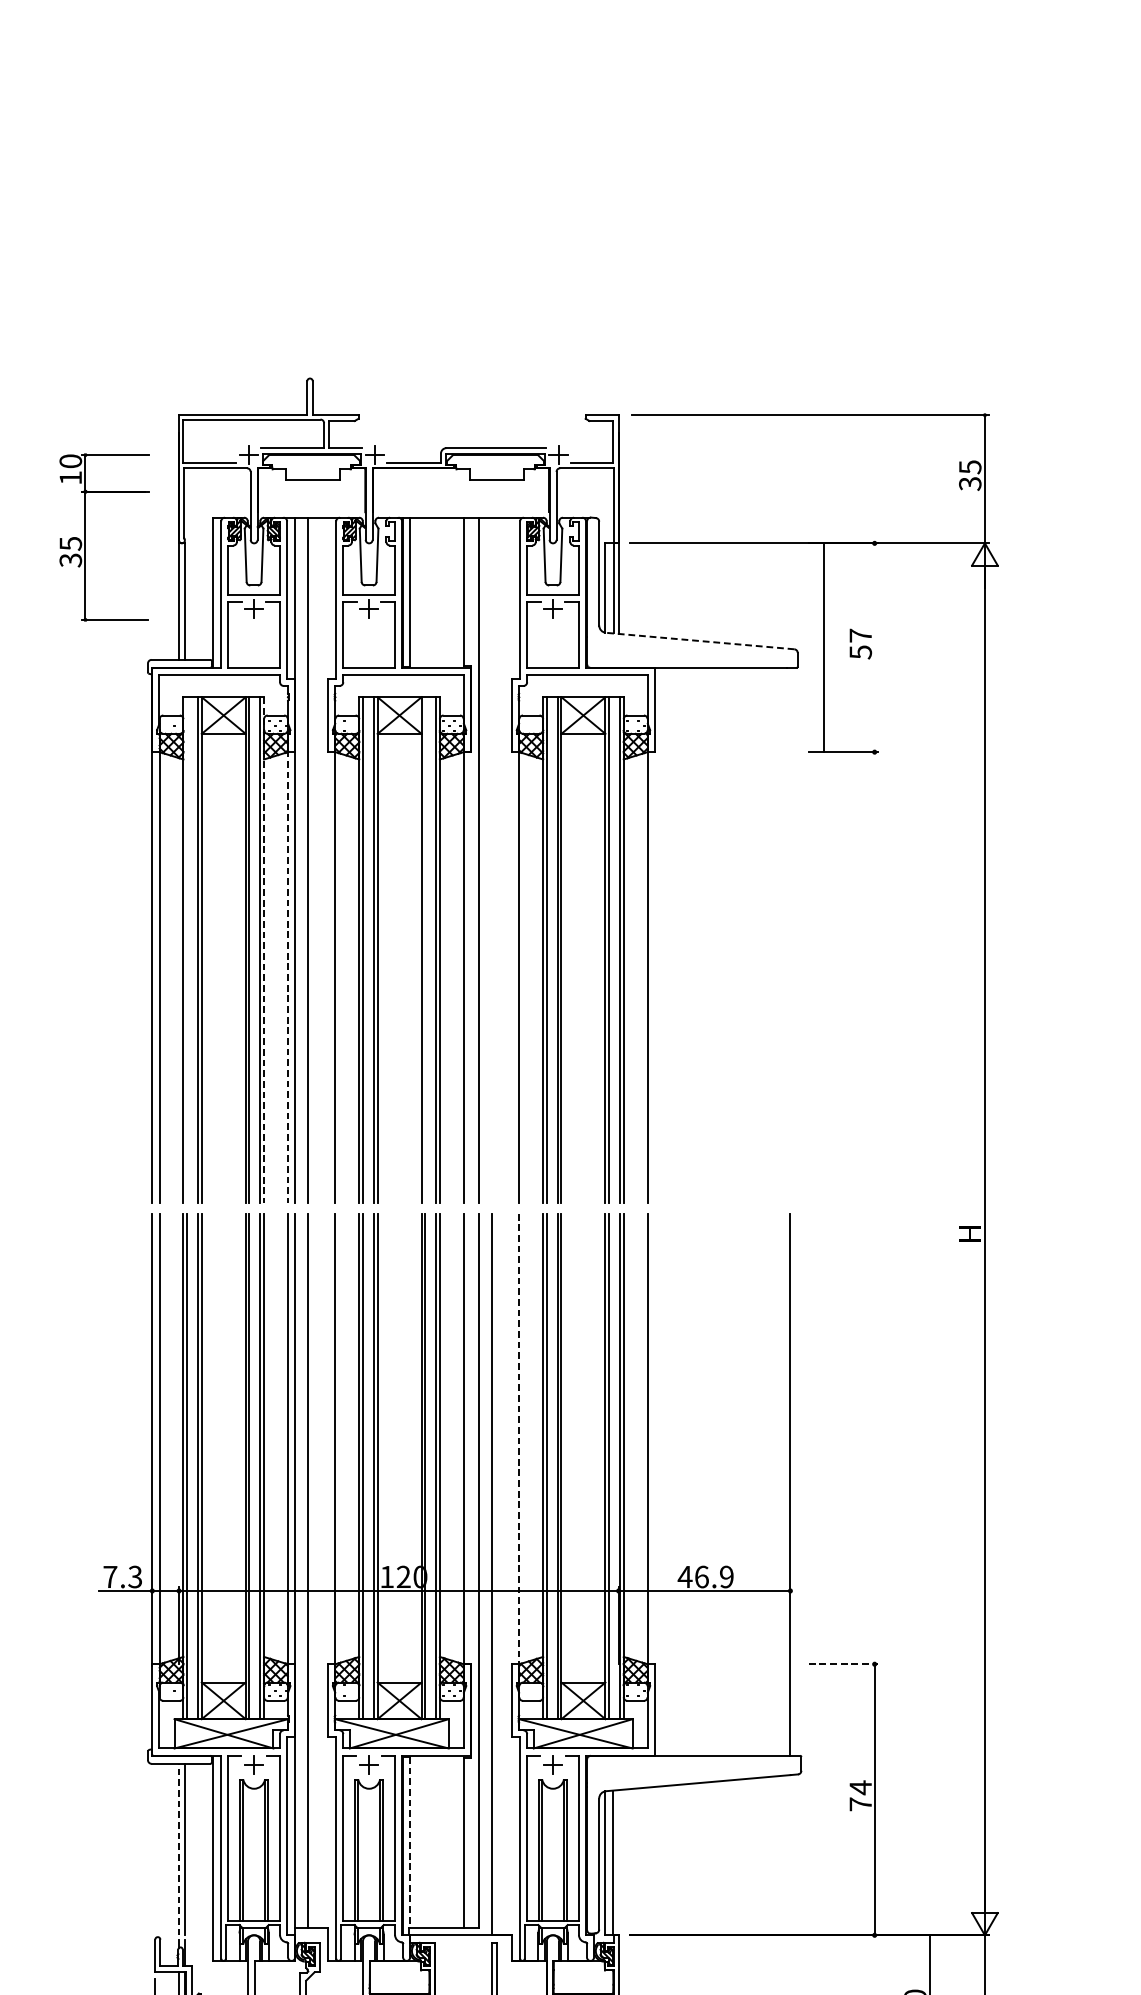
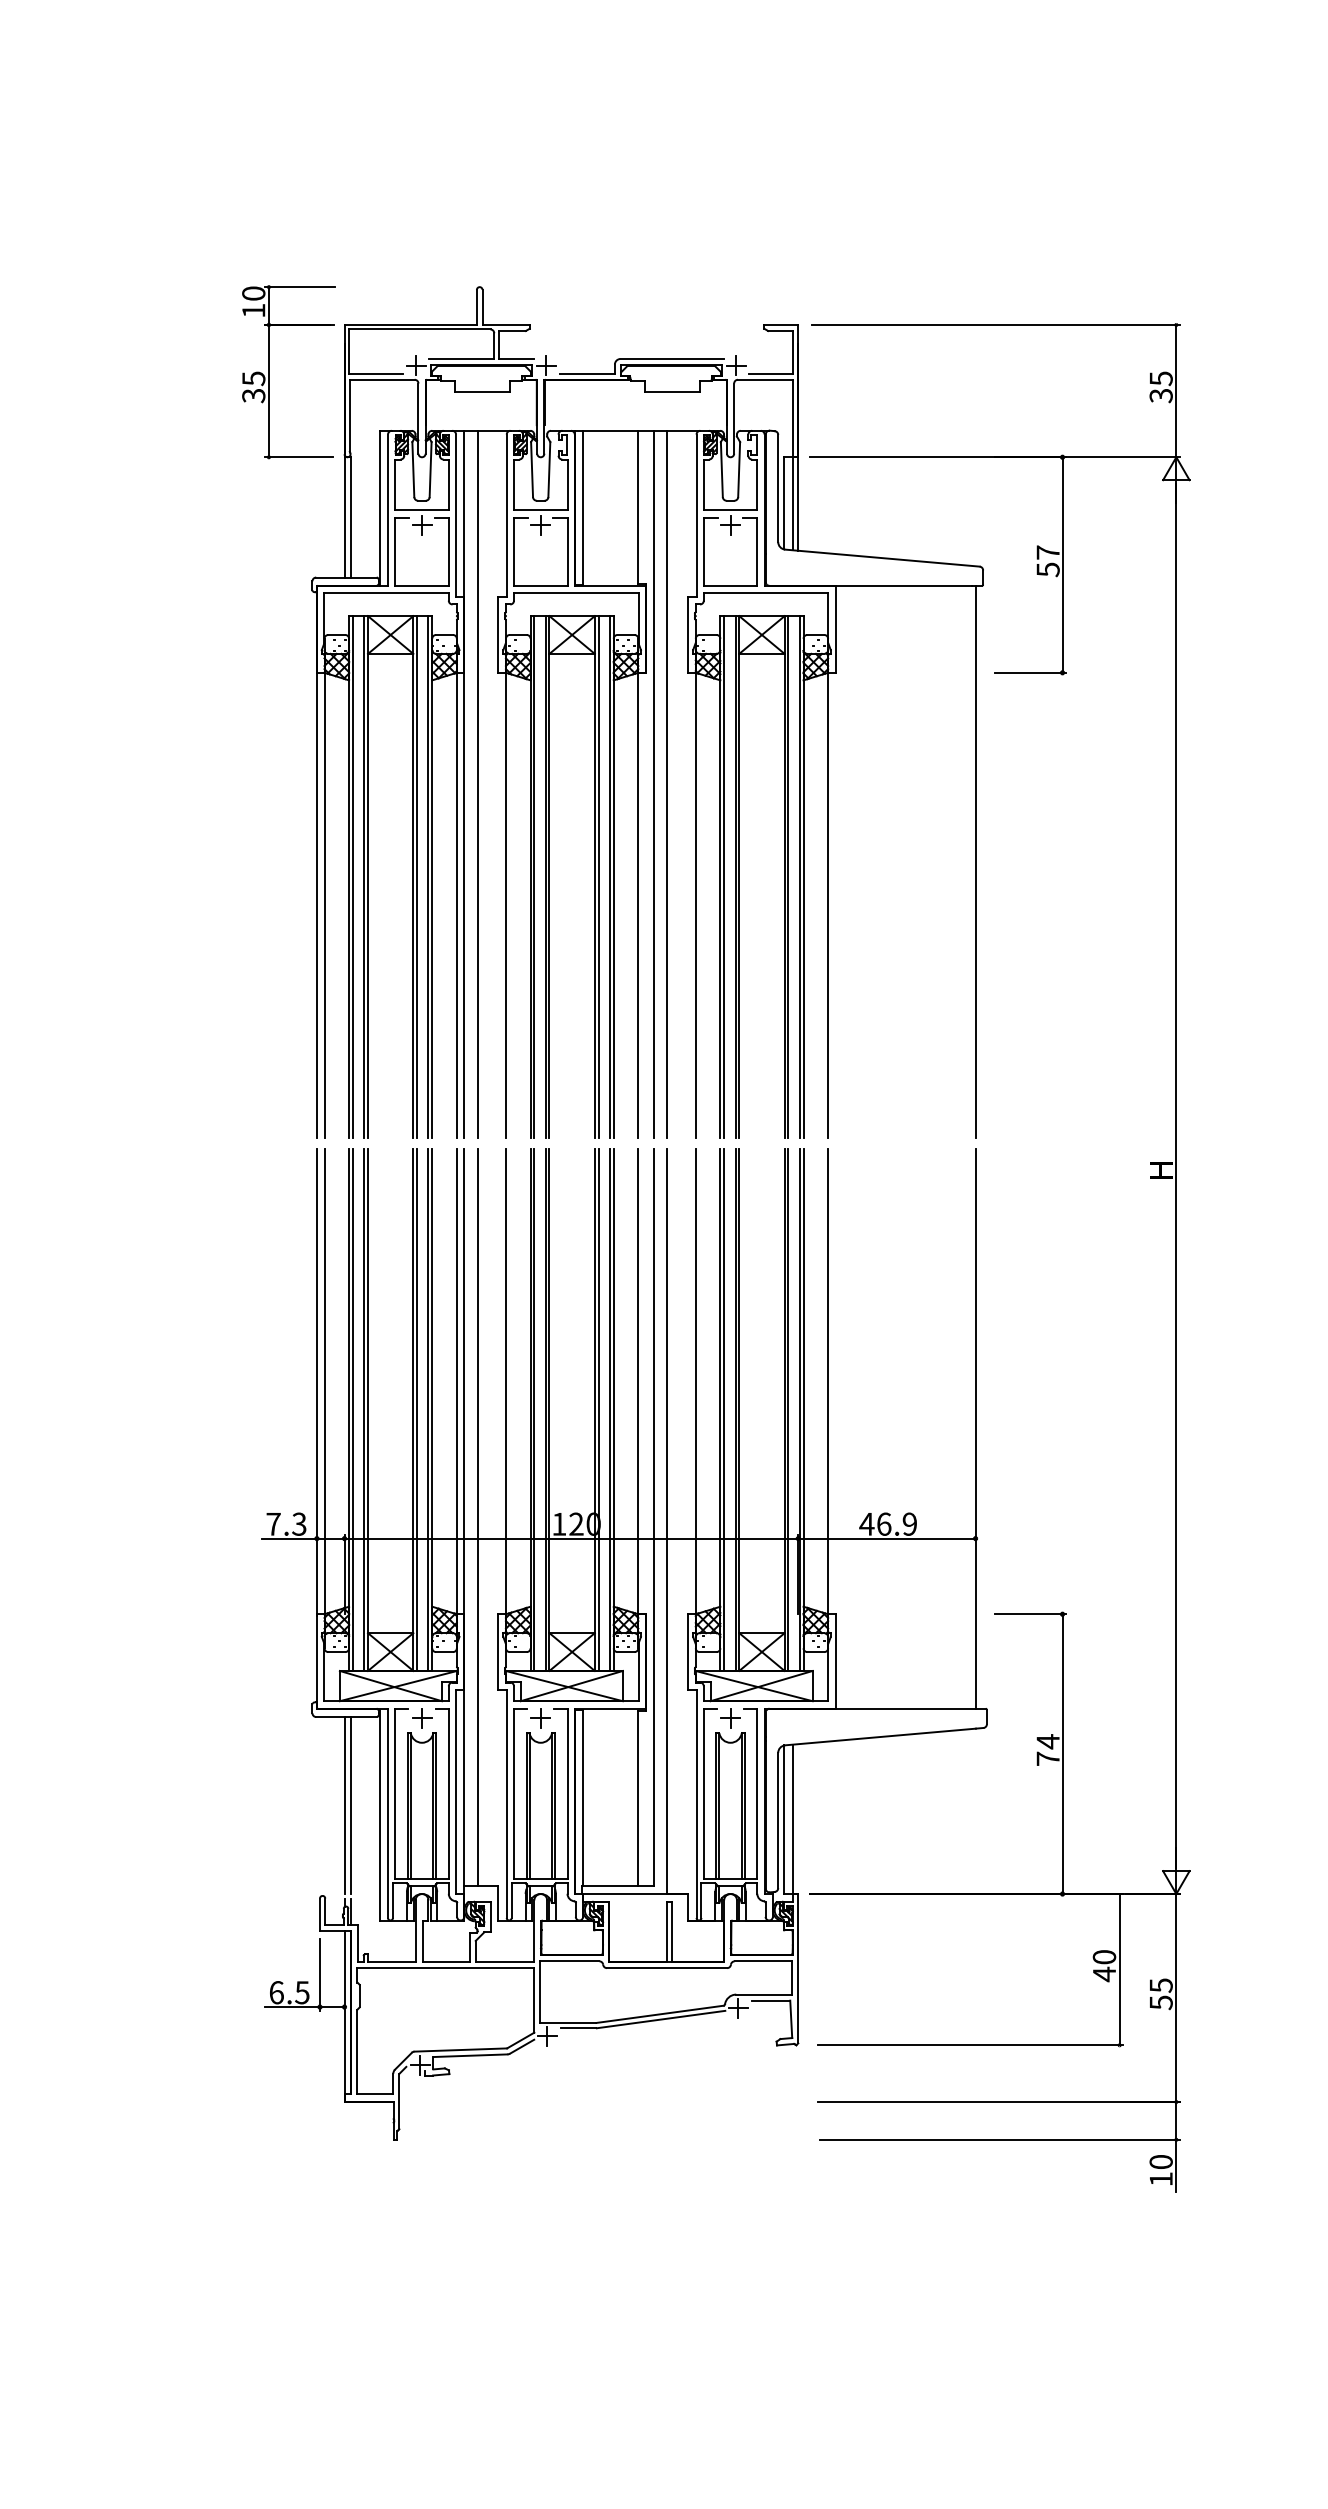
part: (86, 537) -> (269, 372), moved
line: (700, 641) -> (882, 558), dashed -> solid
line: (824, 647) -> (1062, 564), moved
line: (491, 859) -> (667, 783), added
line: (790, 934) -> (975, 861), added
line: (186, 949) -> (352, 876), added
line: (425, 949) -> (598, 876), added
line: (264, 950) -> (432, 877), dashed -> solid
line: (287, 976) -> (456, 904), dashed -> solid
line: (519, 1440) -> (695, 1383), dashed -> solid
line: (843, 1664) -> (1030, 1614), dashed -> solid
line: (410, 1842) -> (583, 1798), dashed -> solid
line: (179, 1849) -> (344, 1805), dashed -> solid

